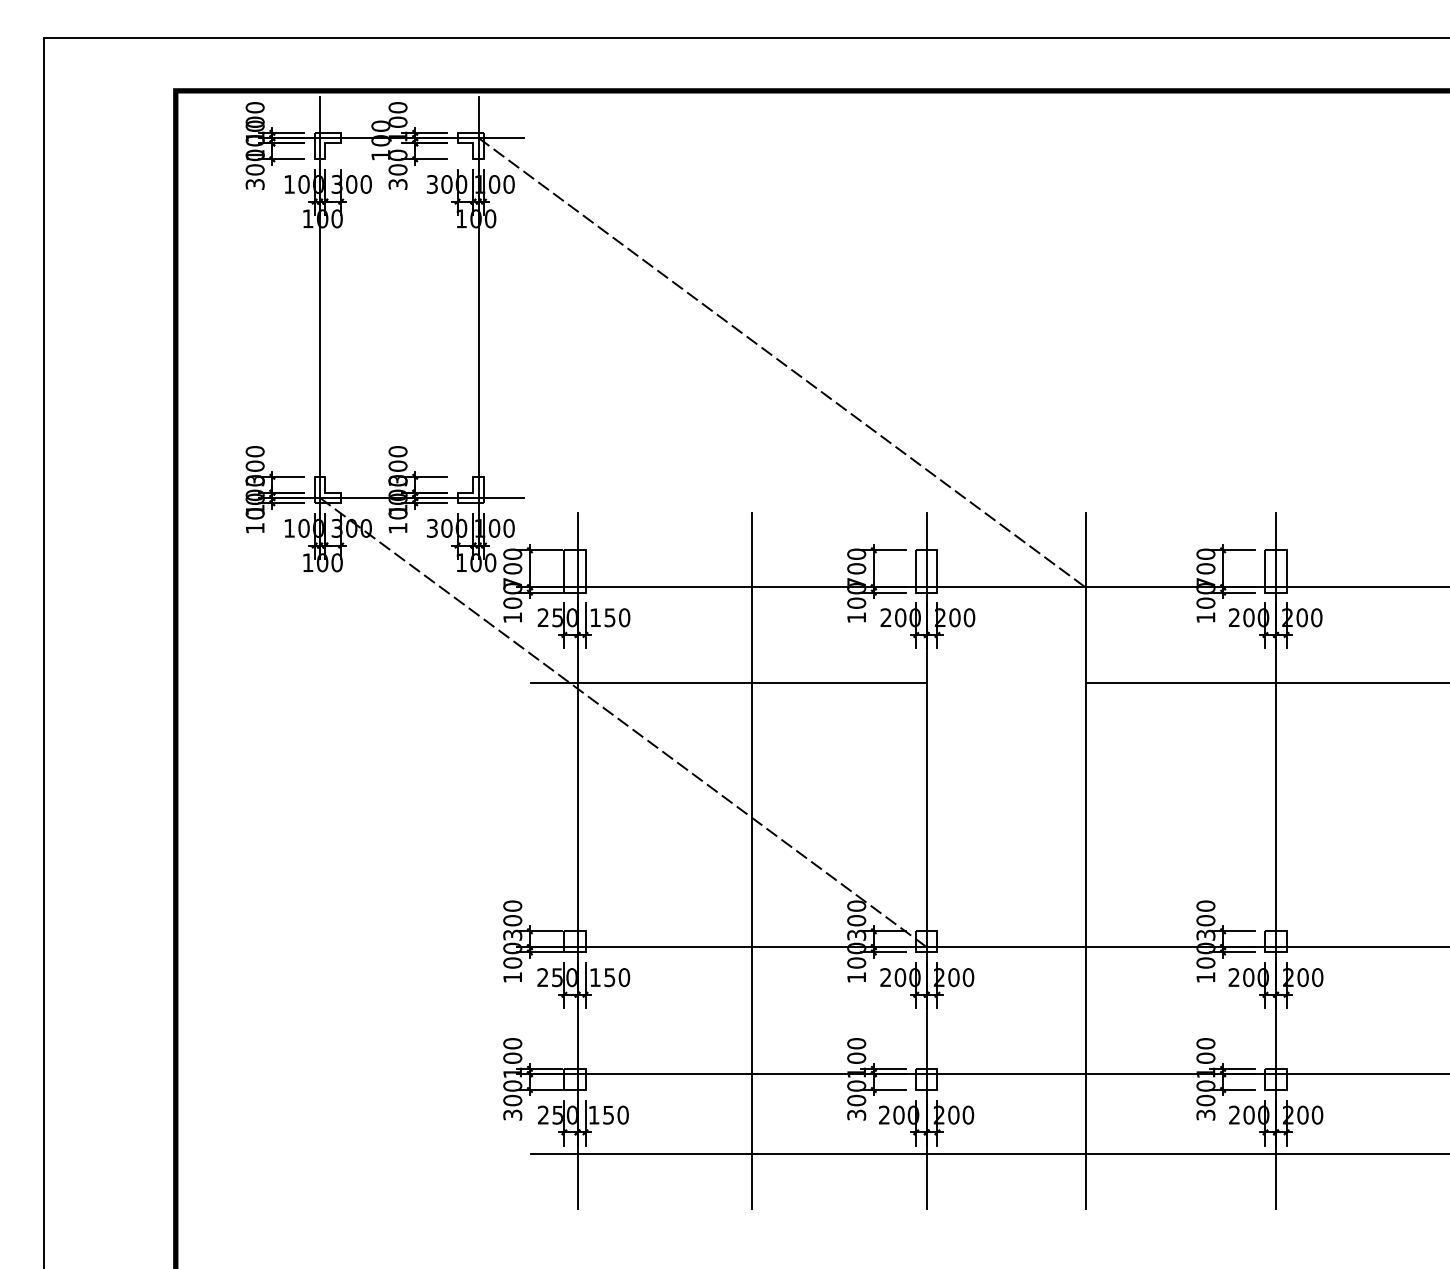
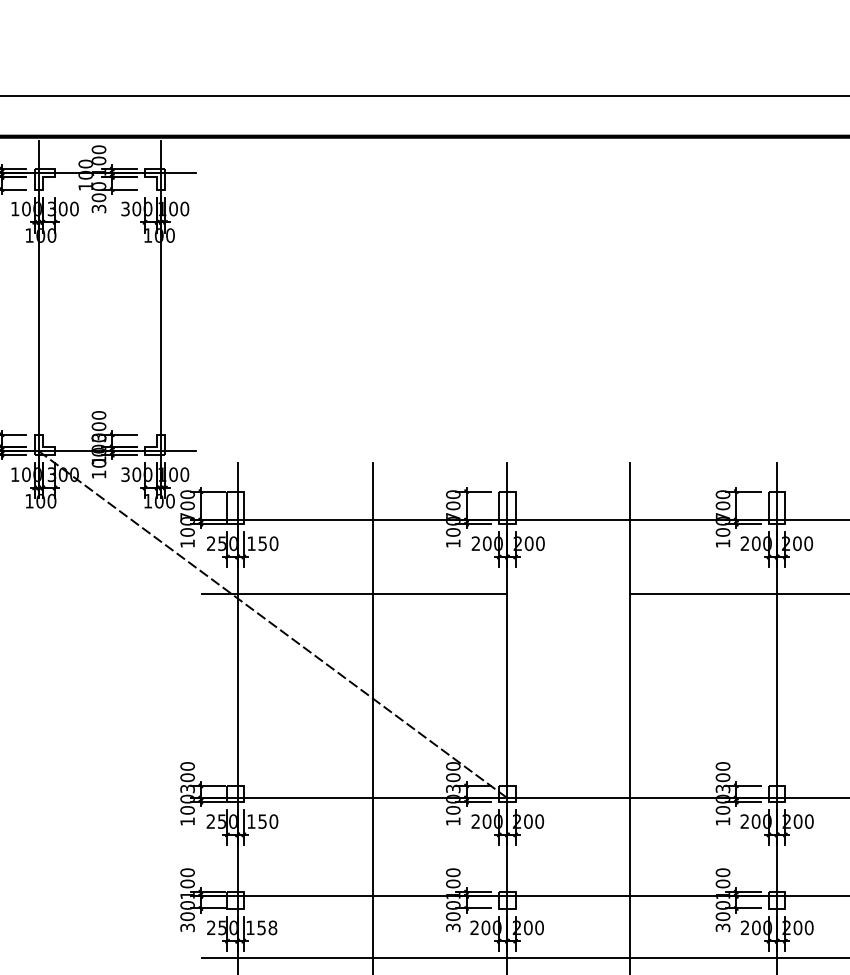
line: (781, 362) -> (395, 346), removed
text: (622, 1115) -> (272, 928), 150 -> 158

